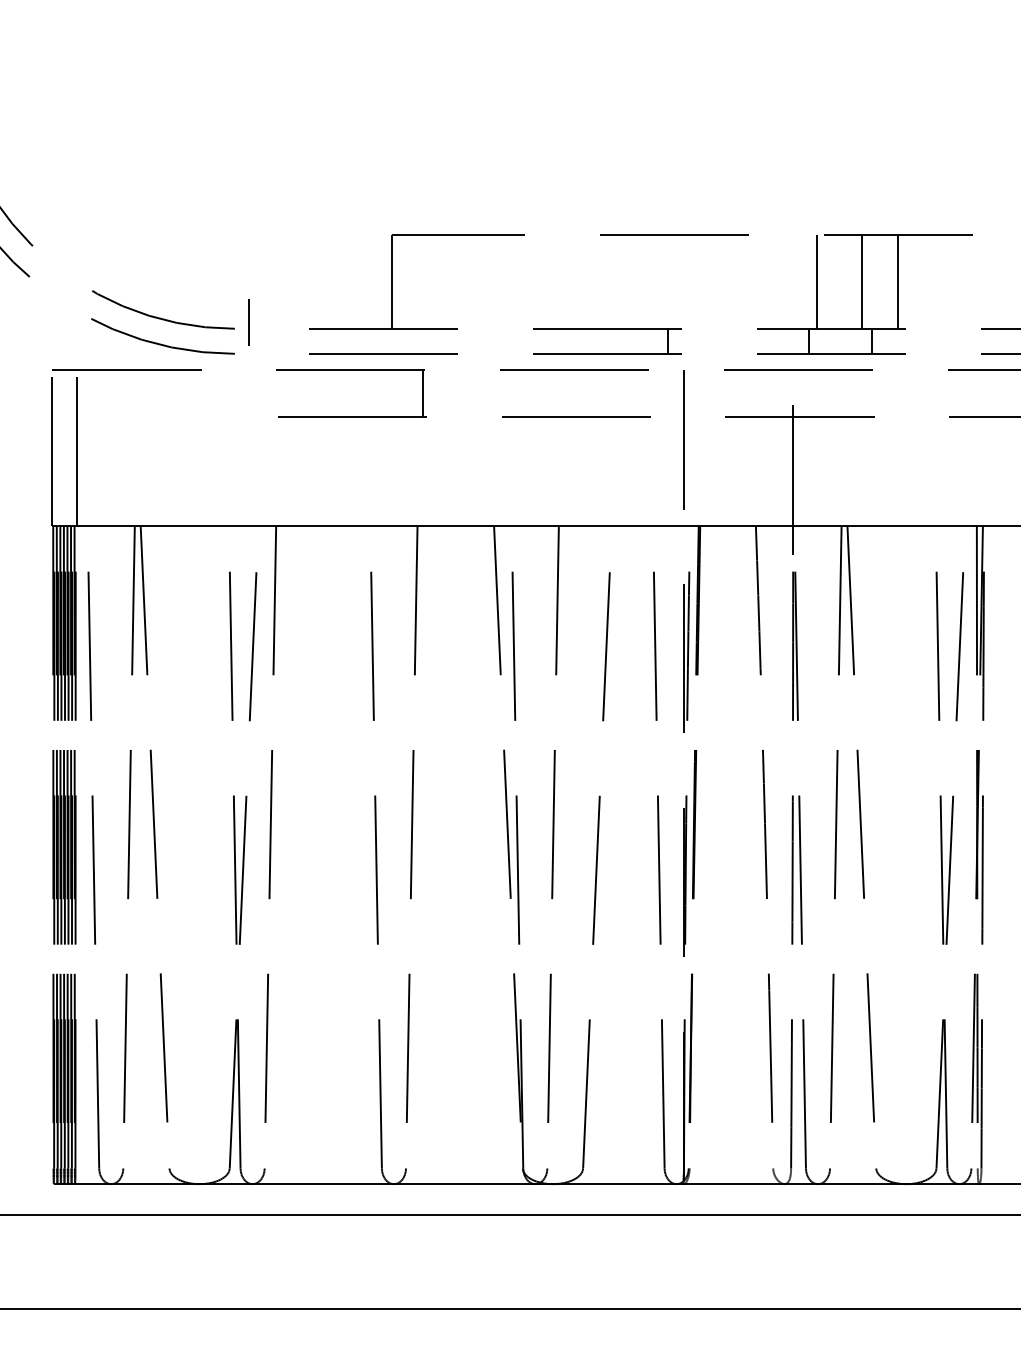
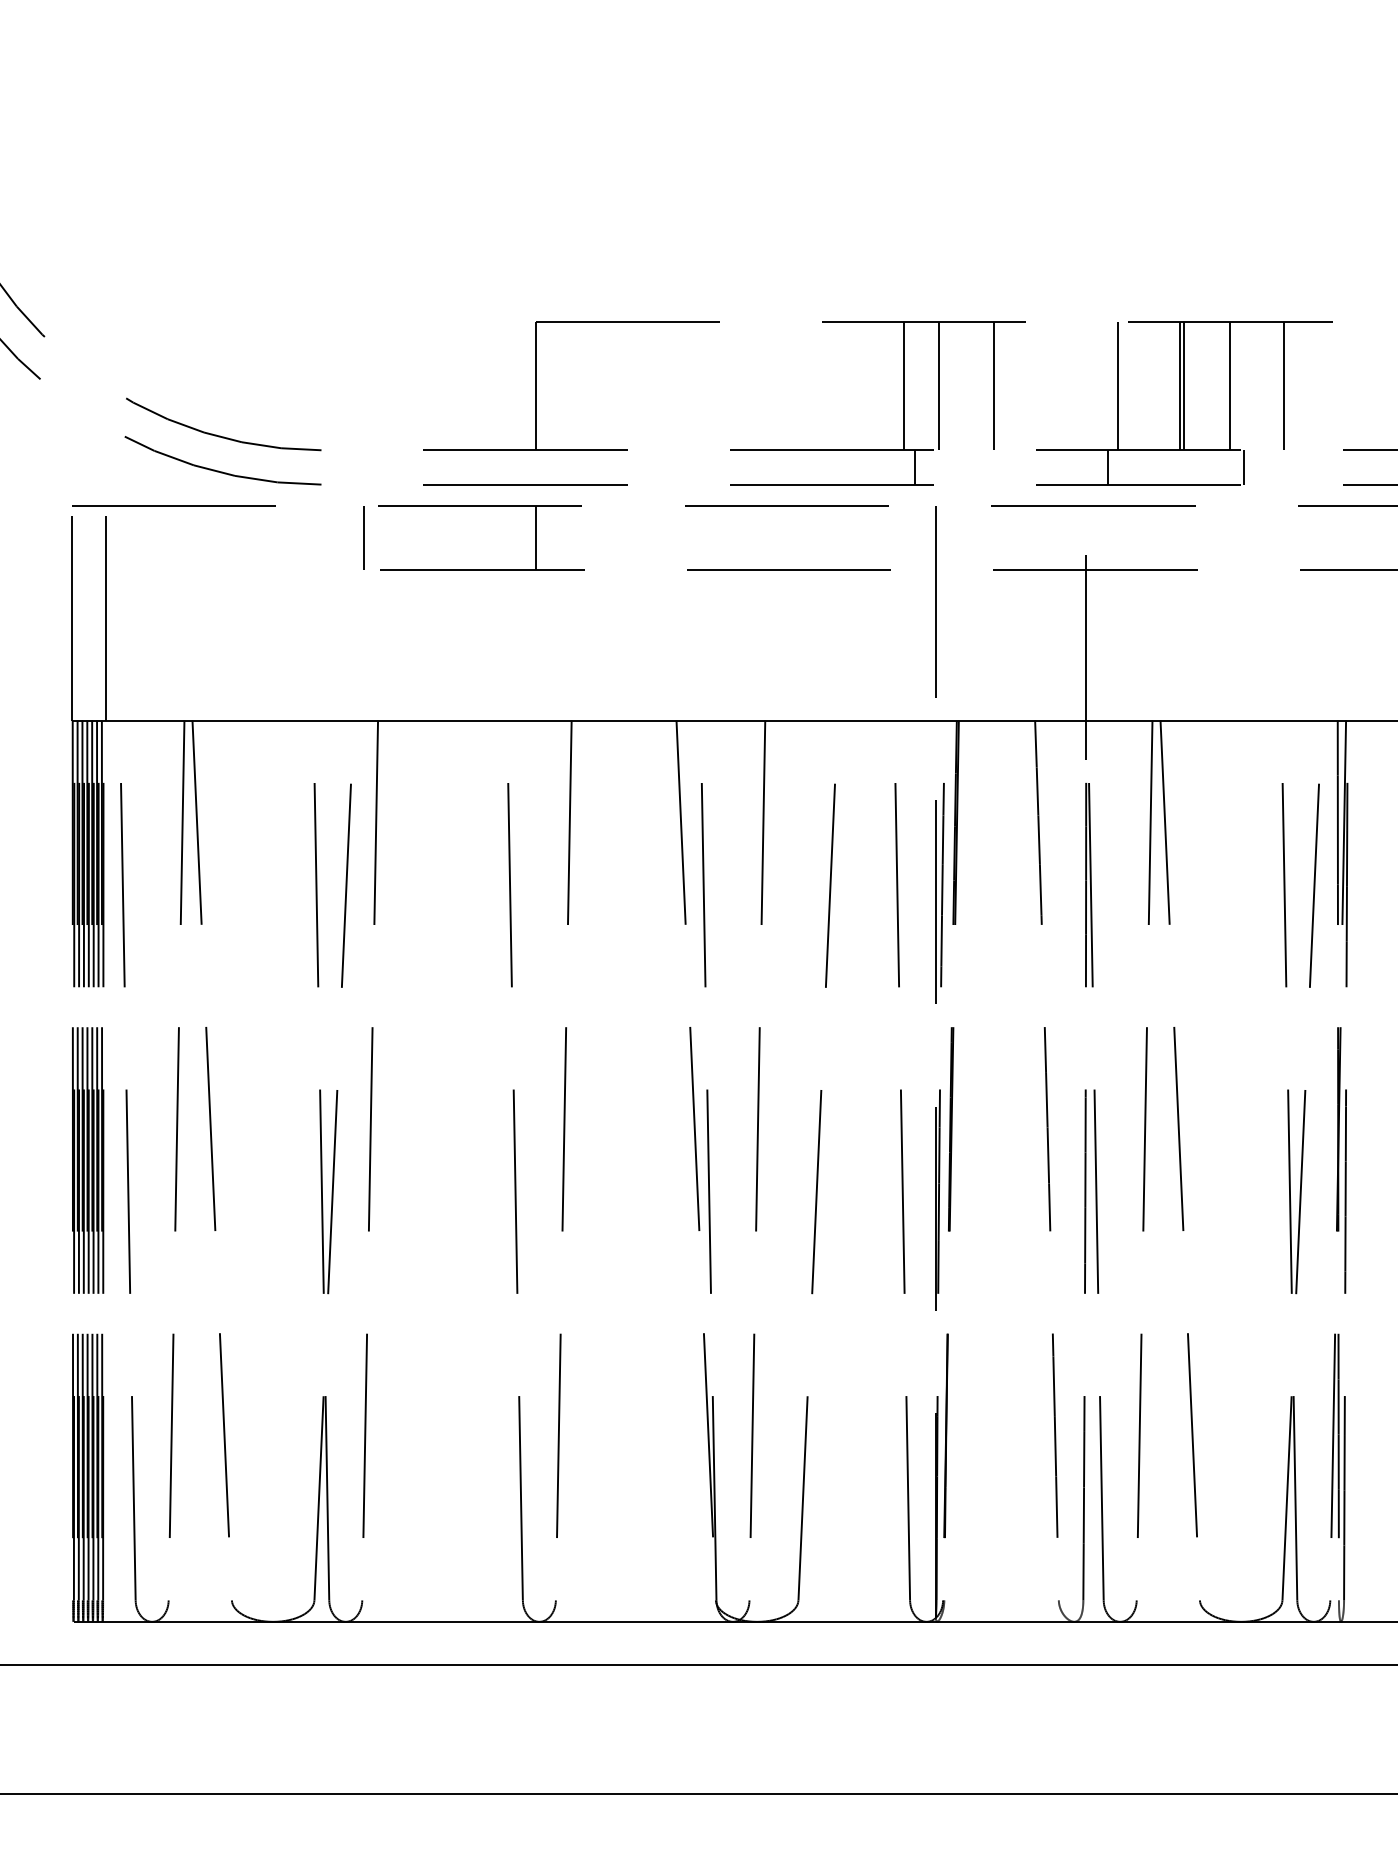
line: (659, 281) -> (903, 385), added
line: (685, 281) -> (938, 385), added
line: (725, 281) -> (993, 385), added
line: (864, 281) -> (1183, 385), added
line: (937, 281) -> (1283, 385), added
line: (248, 322) -> (363, 537), moved
line: (872, 341) -> (1244, 467), moved
line: (423, 393) -> (536, 538), moved

